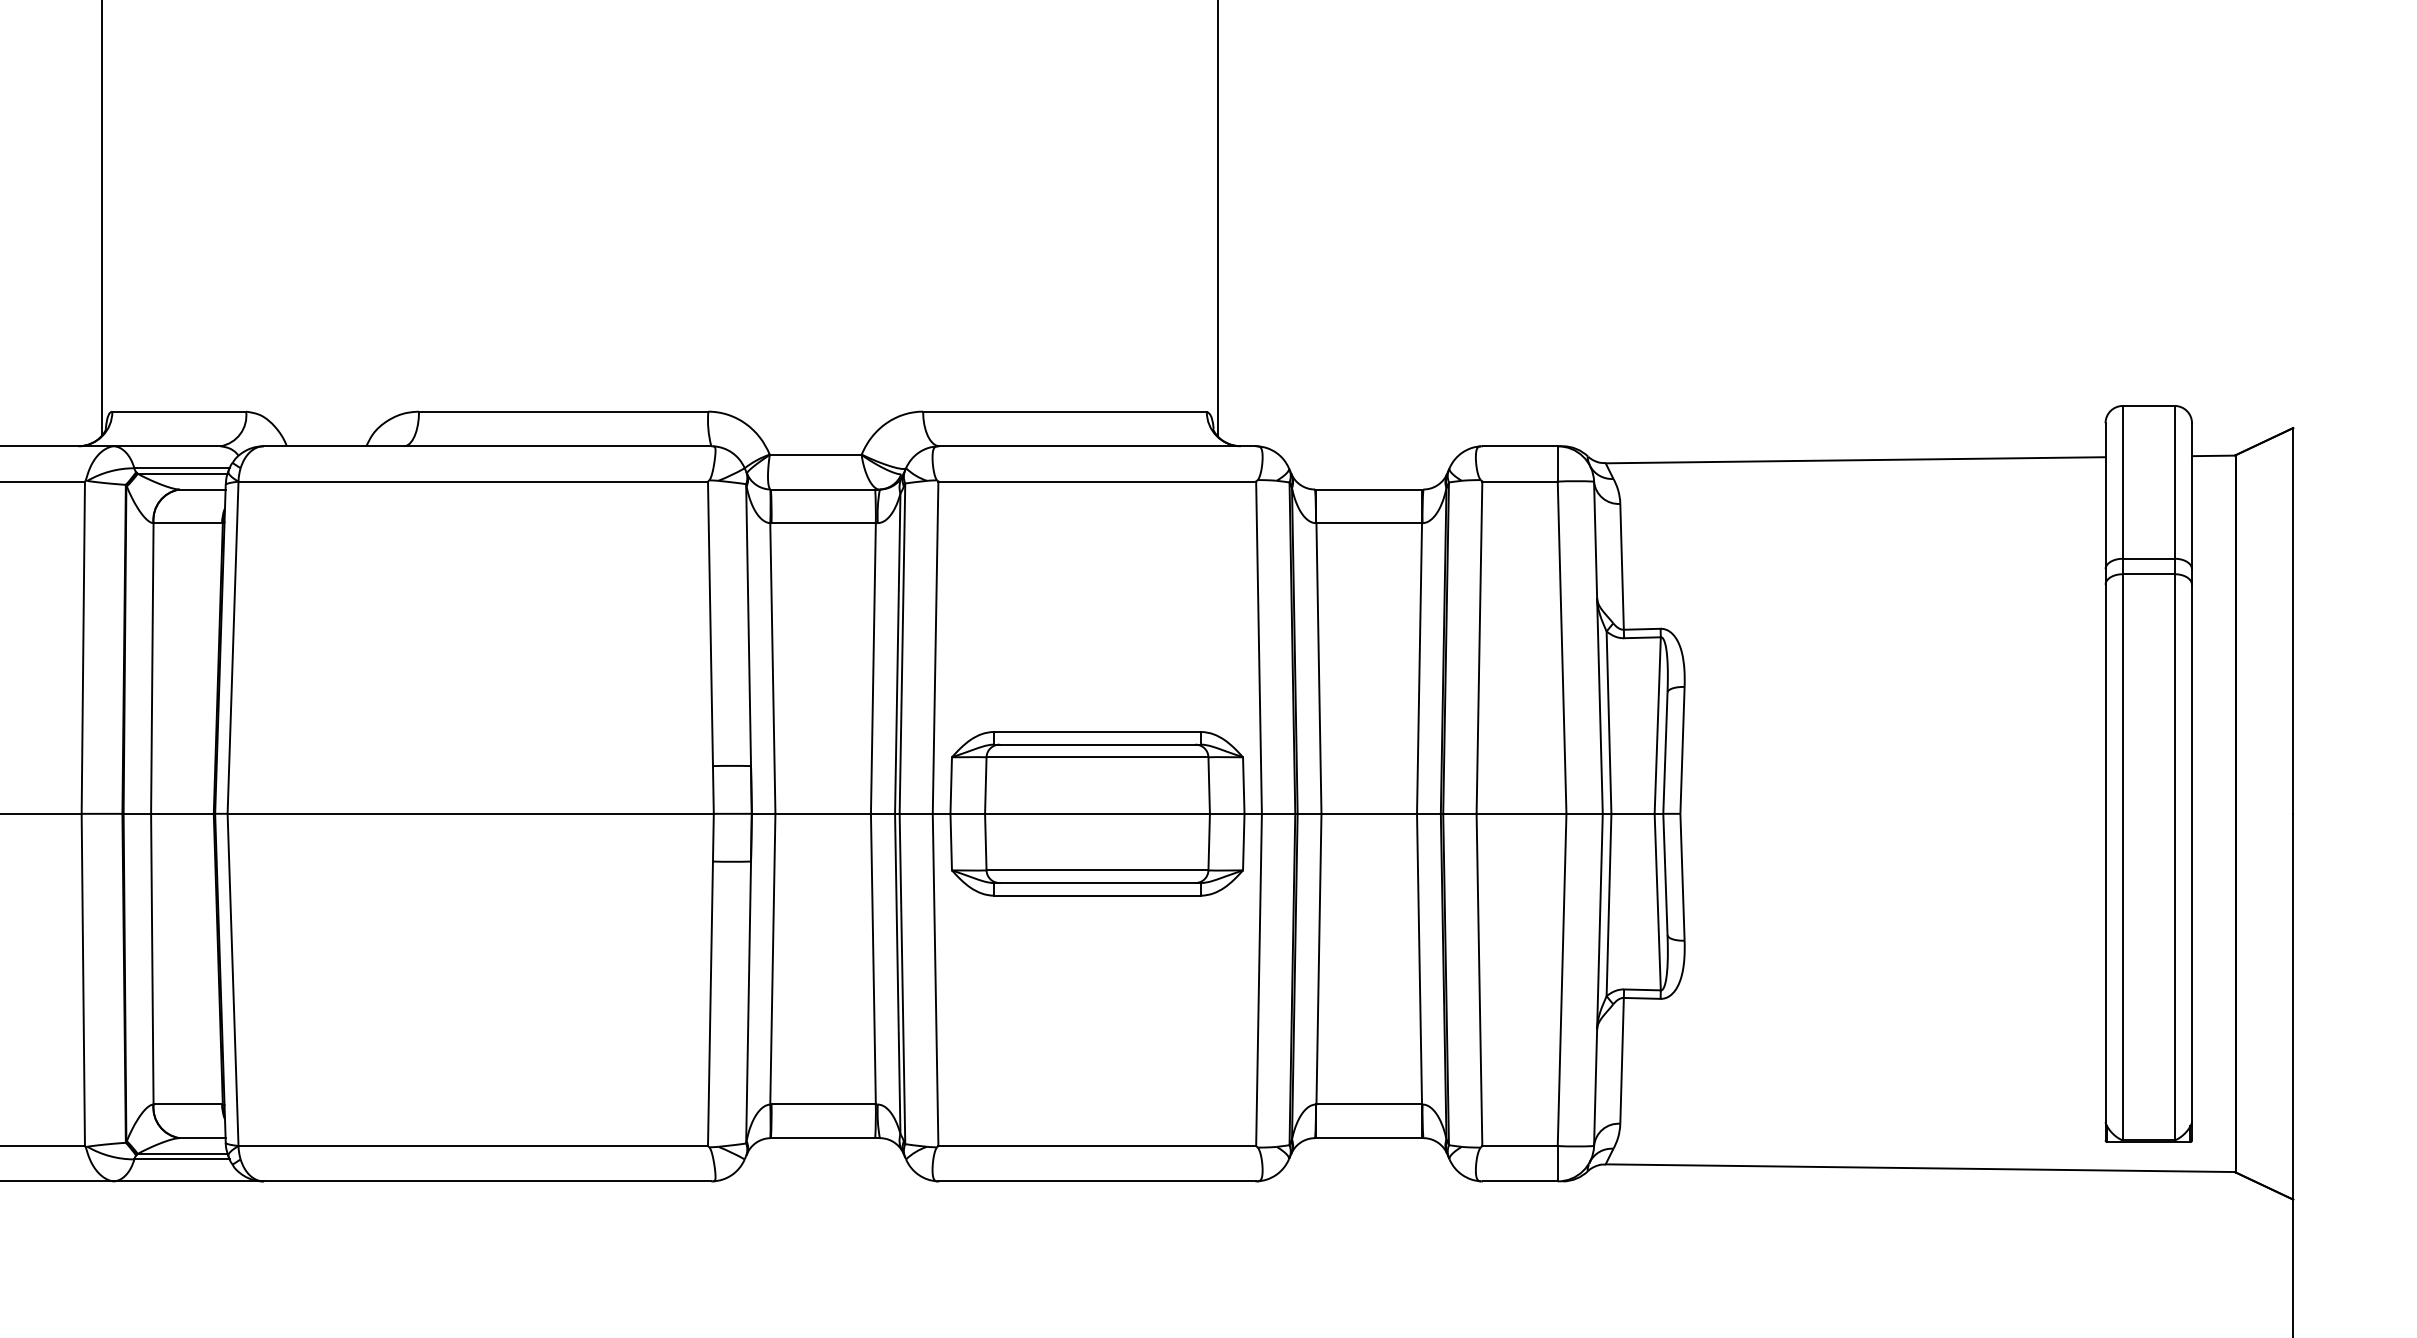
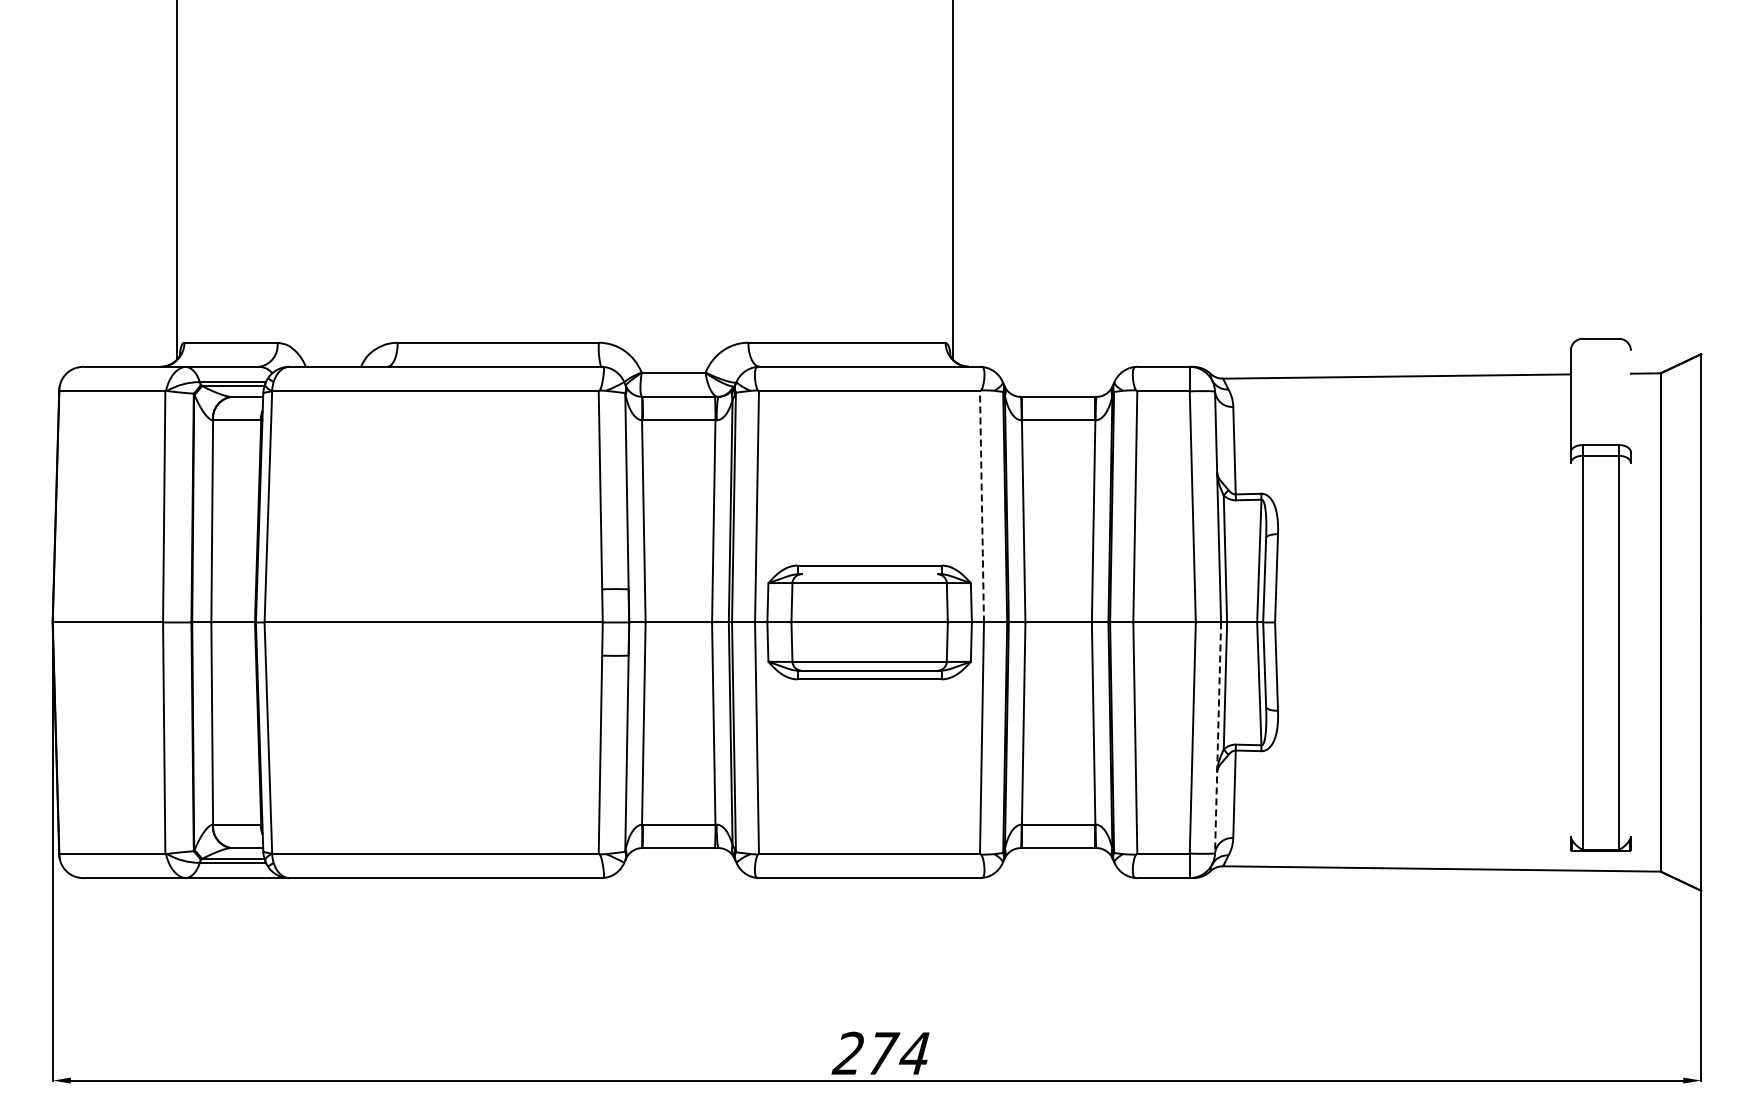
line: (2122, 481) -> (1582, 391), removed
line: (2174, 481) -> (1618, 391), removed
line: (2191, 496) -> (1630, 401), removed
line: (1259, 647) -> (982, 506), solid -> dashed
line: (1097, 744) -> (869, 574), removed
line: (2105, 854) -> (1570, 650), removed
line: (2191, 854) -> (1630, 650), removed
line: (1599, 980) -> (1218, 738), solid -> dashed

